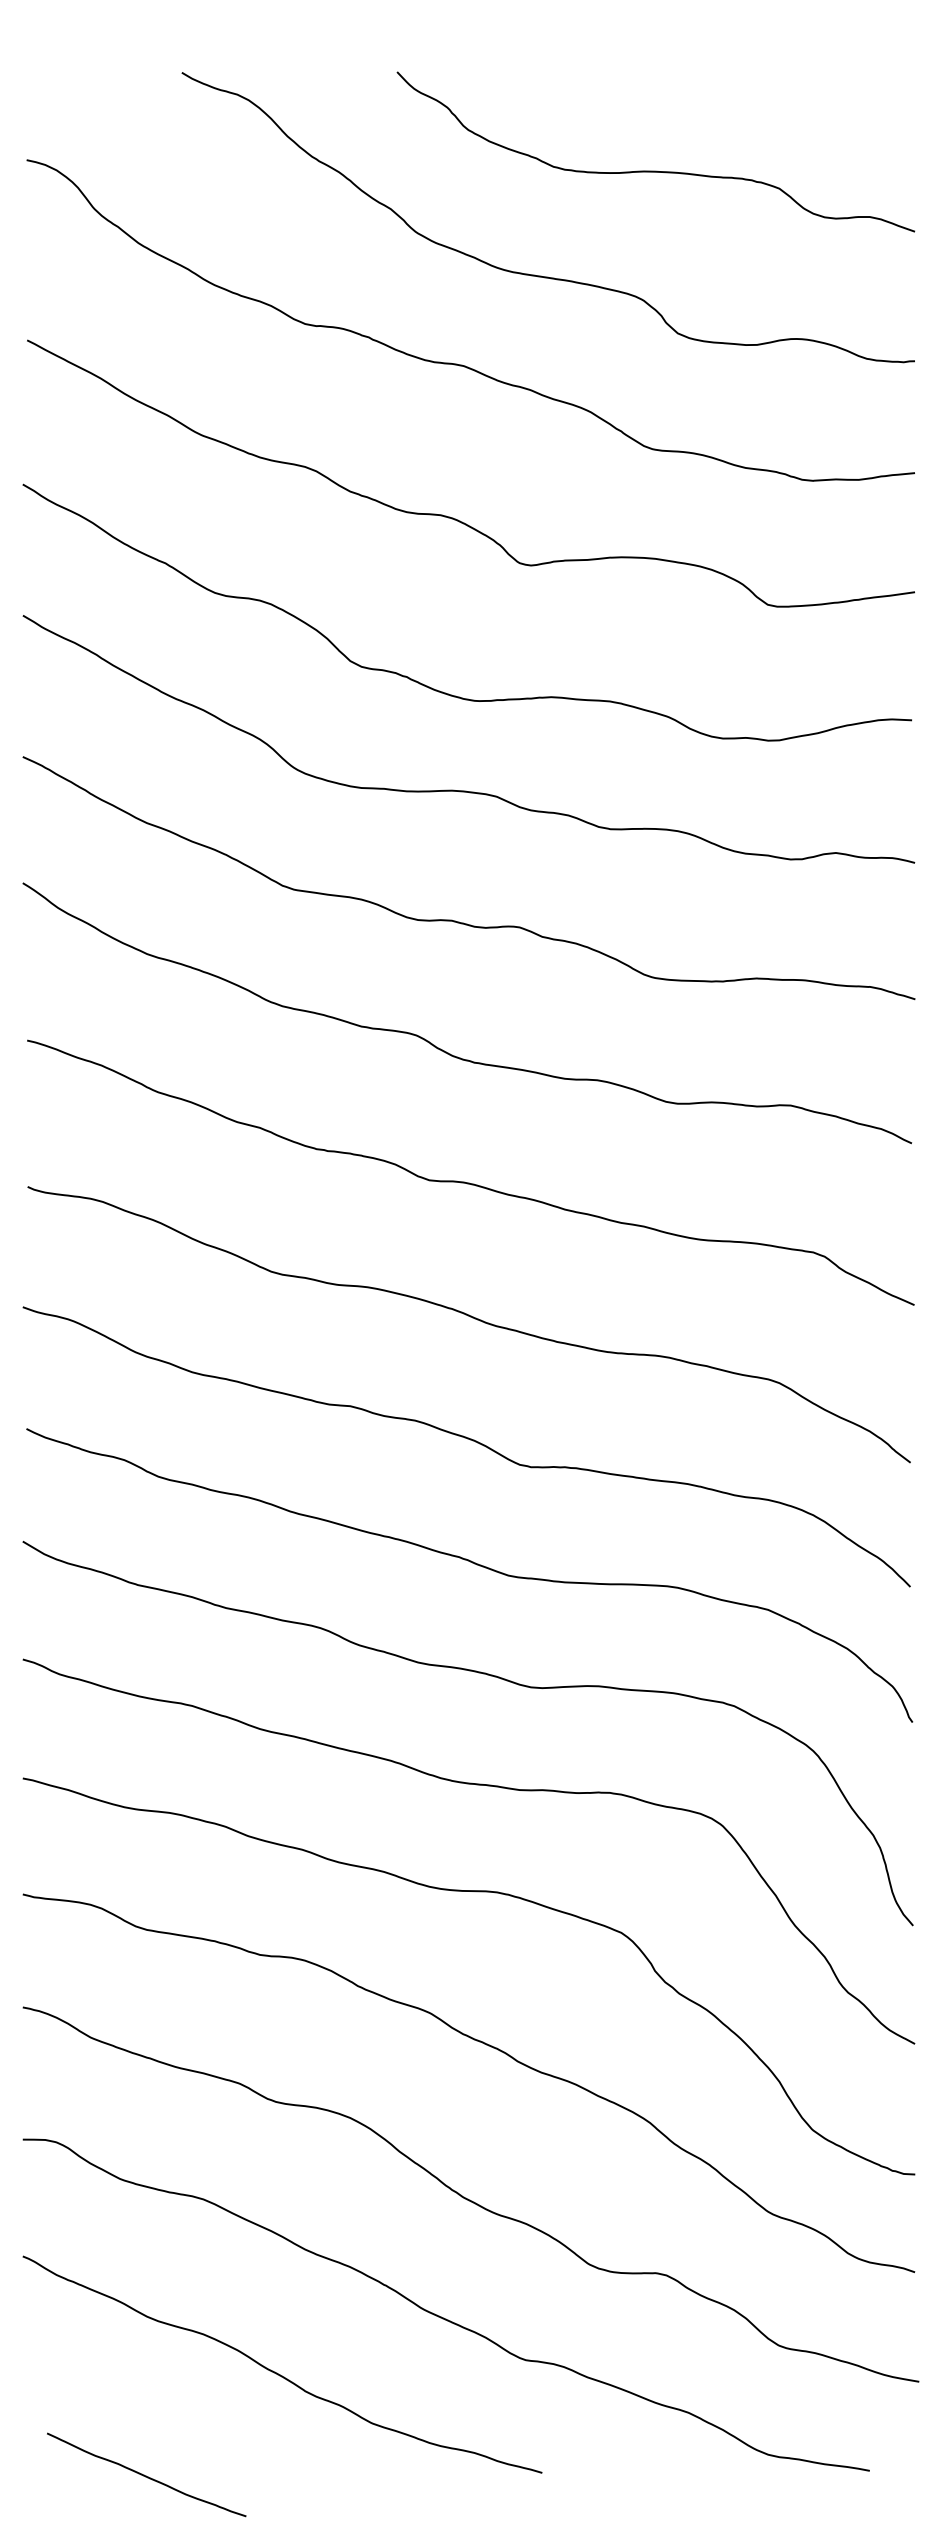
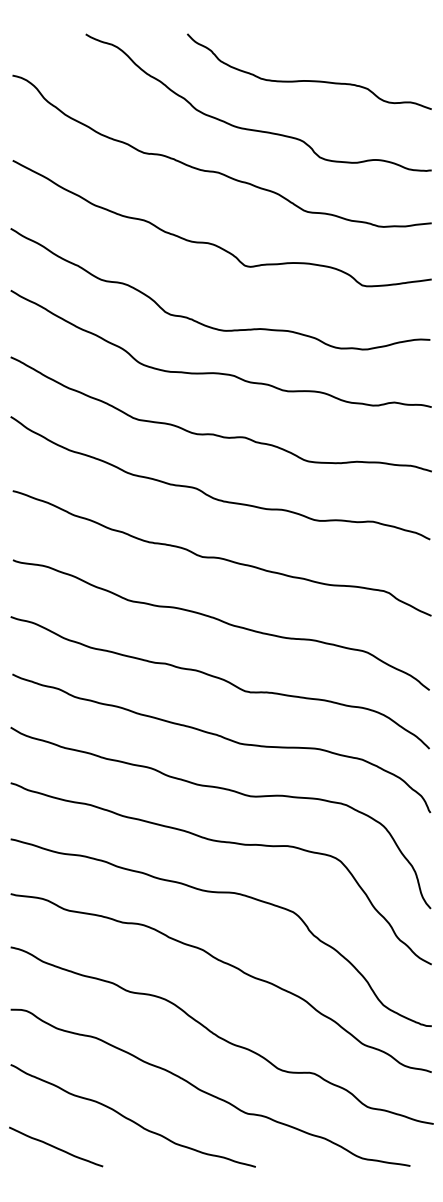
curve: (145, 2473) -> (55, 1146), moved

